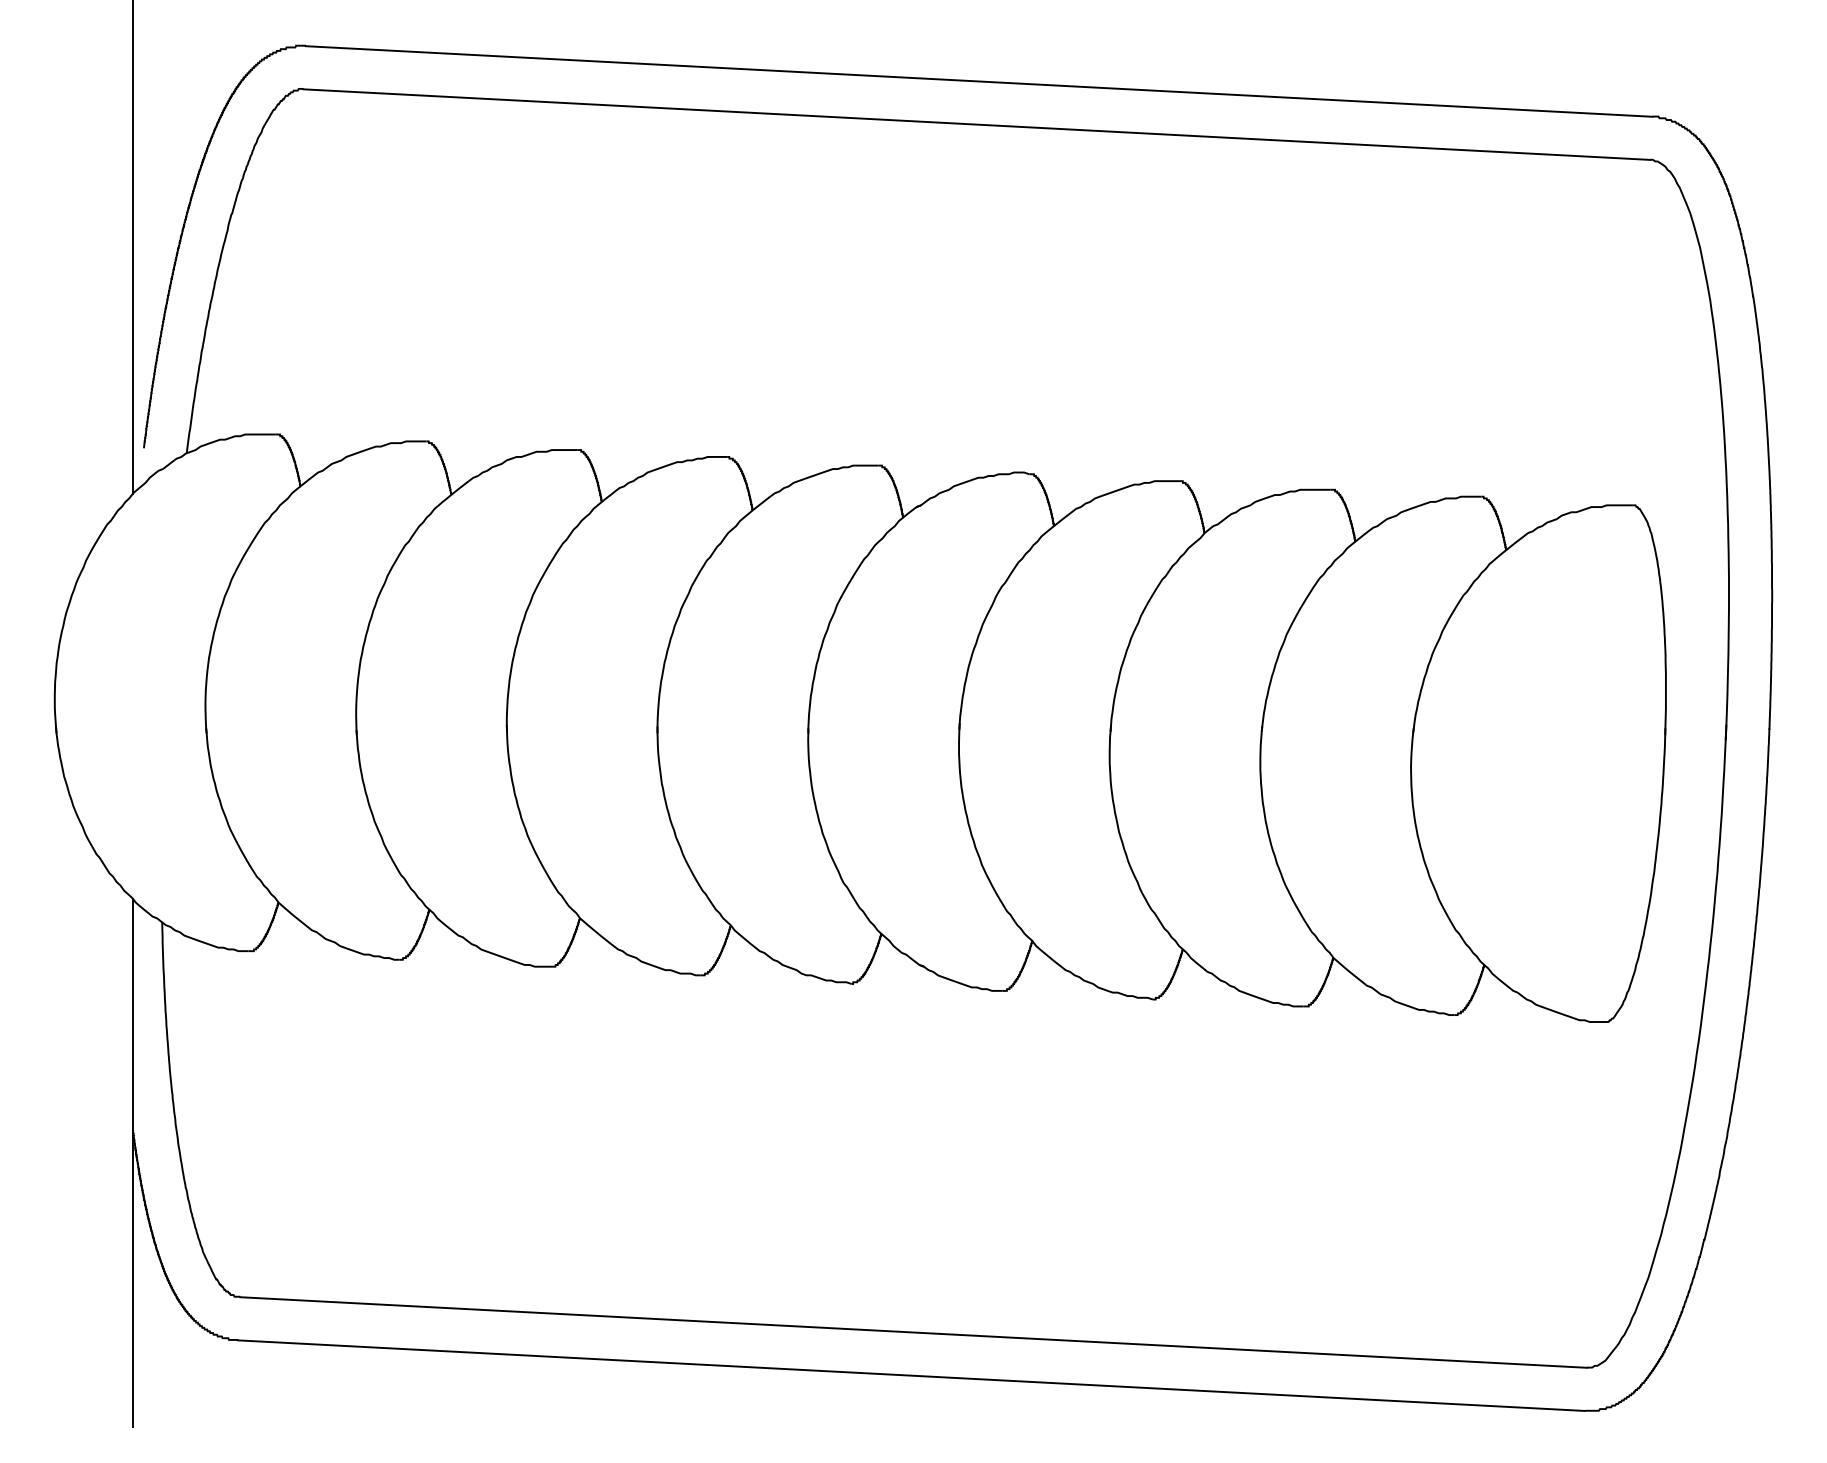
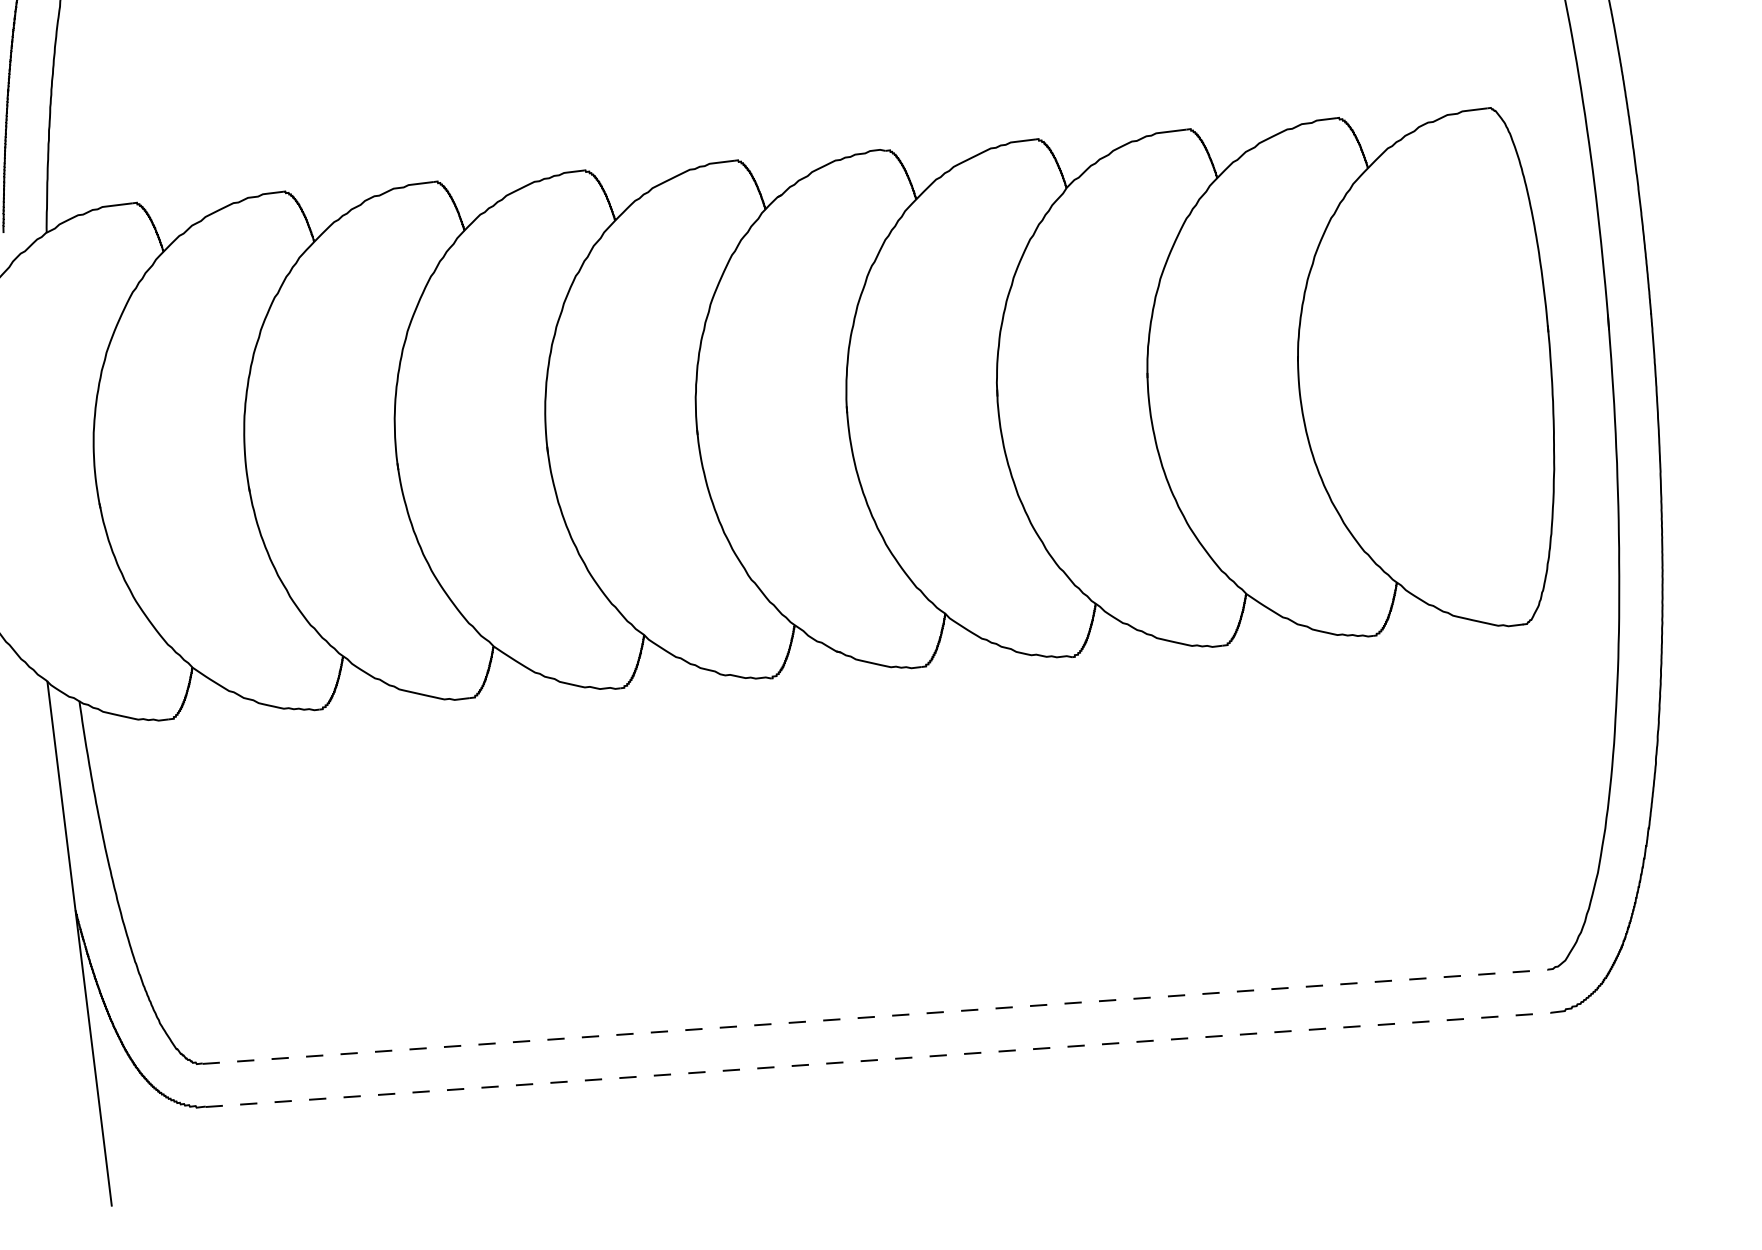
line: (914, 1332) -> (876, 1016), solid -> dashed
line: (911, 1375) -> (878, 1059), solid -> dashed

